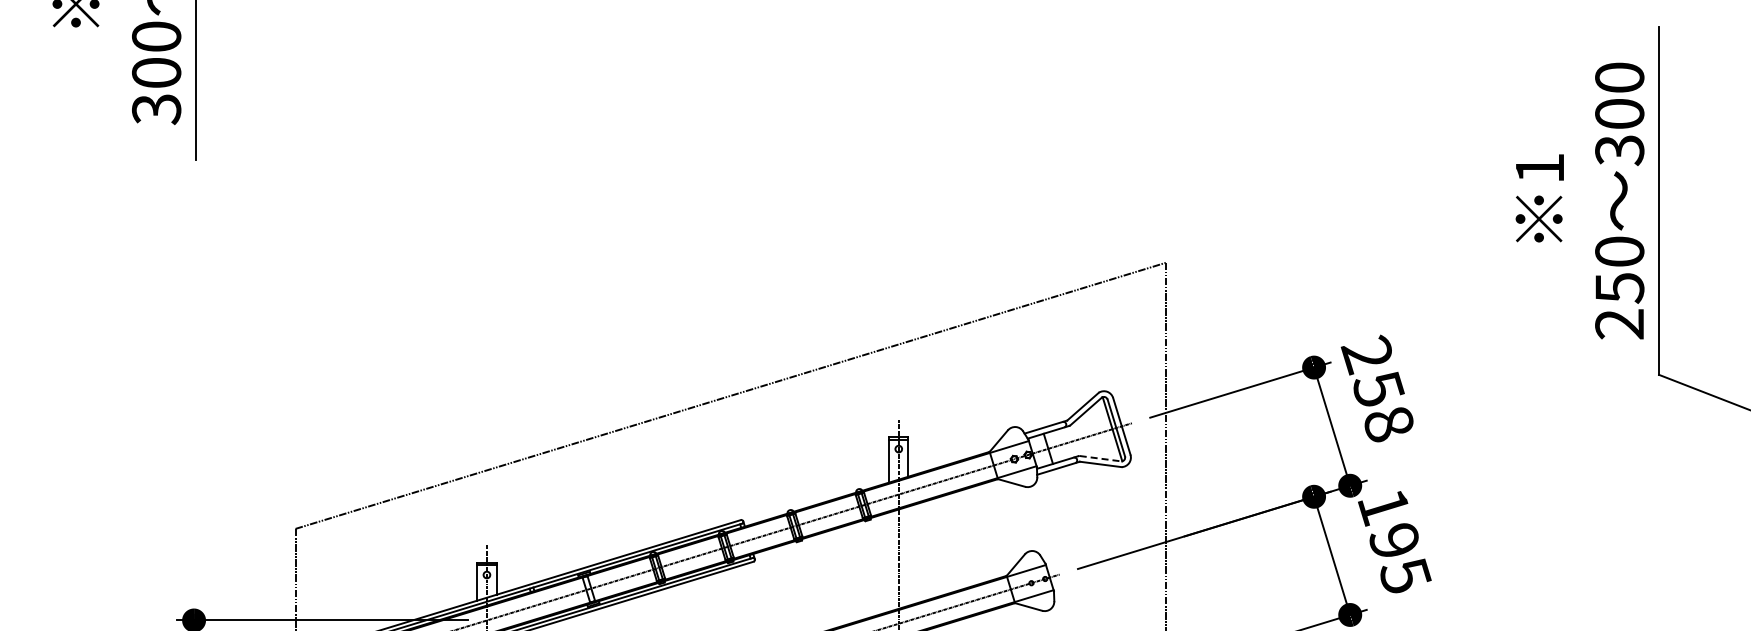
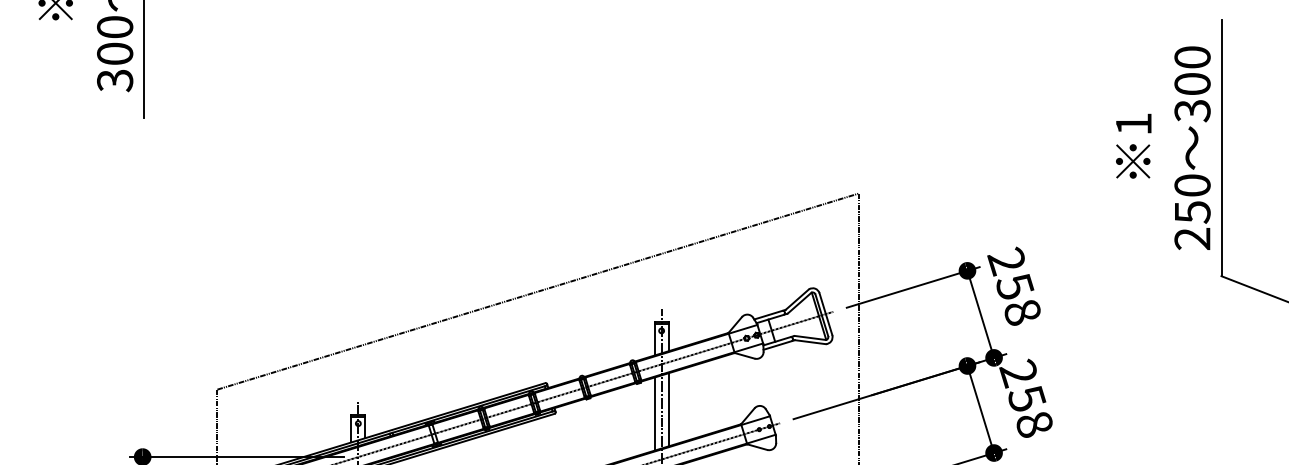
line: (1101, 458) -> (810, 337), dashed -> solid
text: (1394, 540) -> (1026, 398), 195 -> 258
line: (908, 555) -> (668, 409), added
line: (889, 561) -> (654, 413), added

